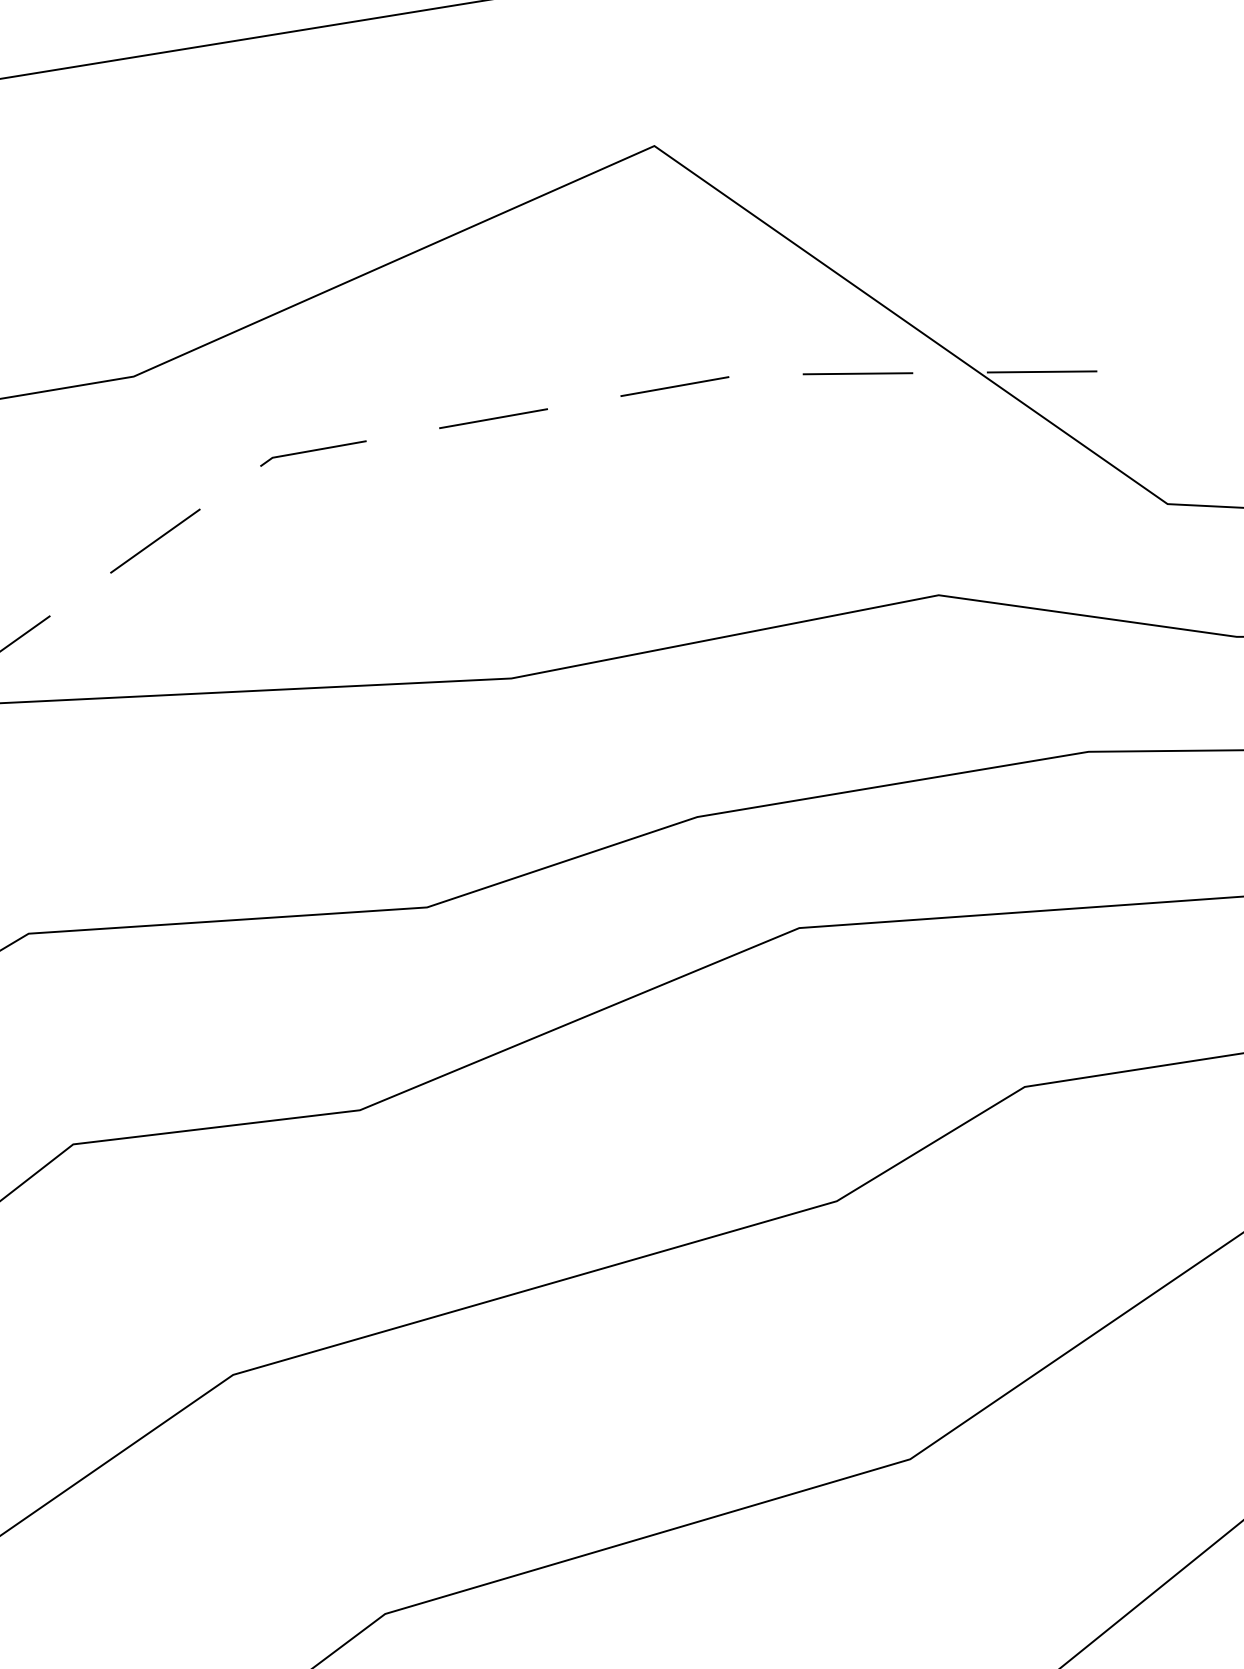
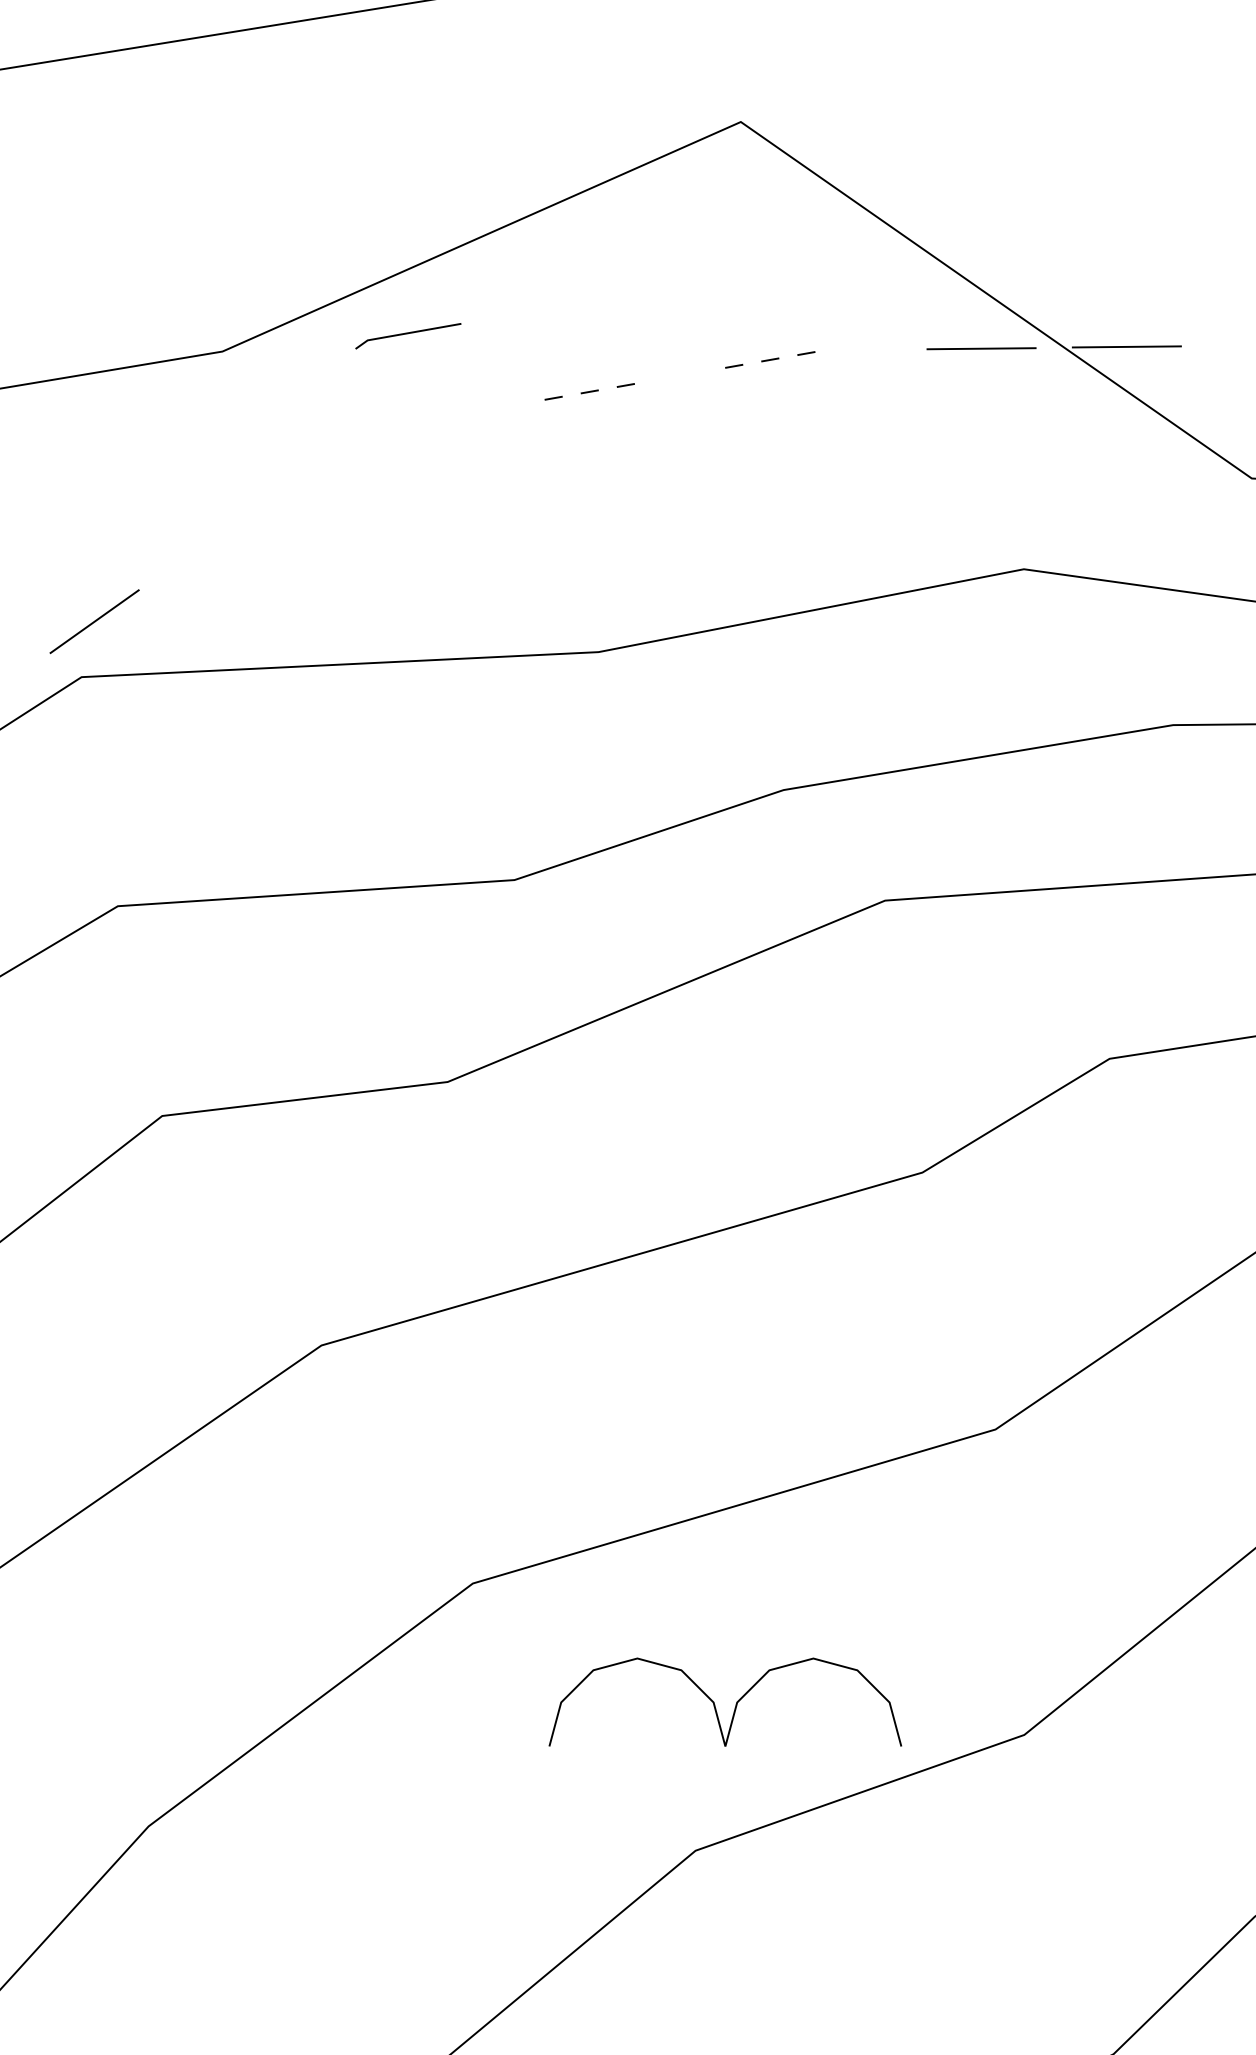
line: (857, 373) -> (981, 348), moved
line: (675, 386) -> (761, 361), solid -> dashed
line: (493, 418) -> (580, 393), solid -> dashed
line: (313, 451) -> (408, 334), moved
line: (155, 541) -> (244, 515), removed

